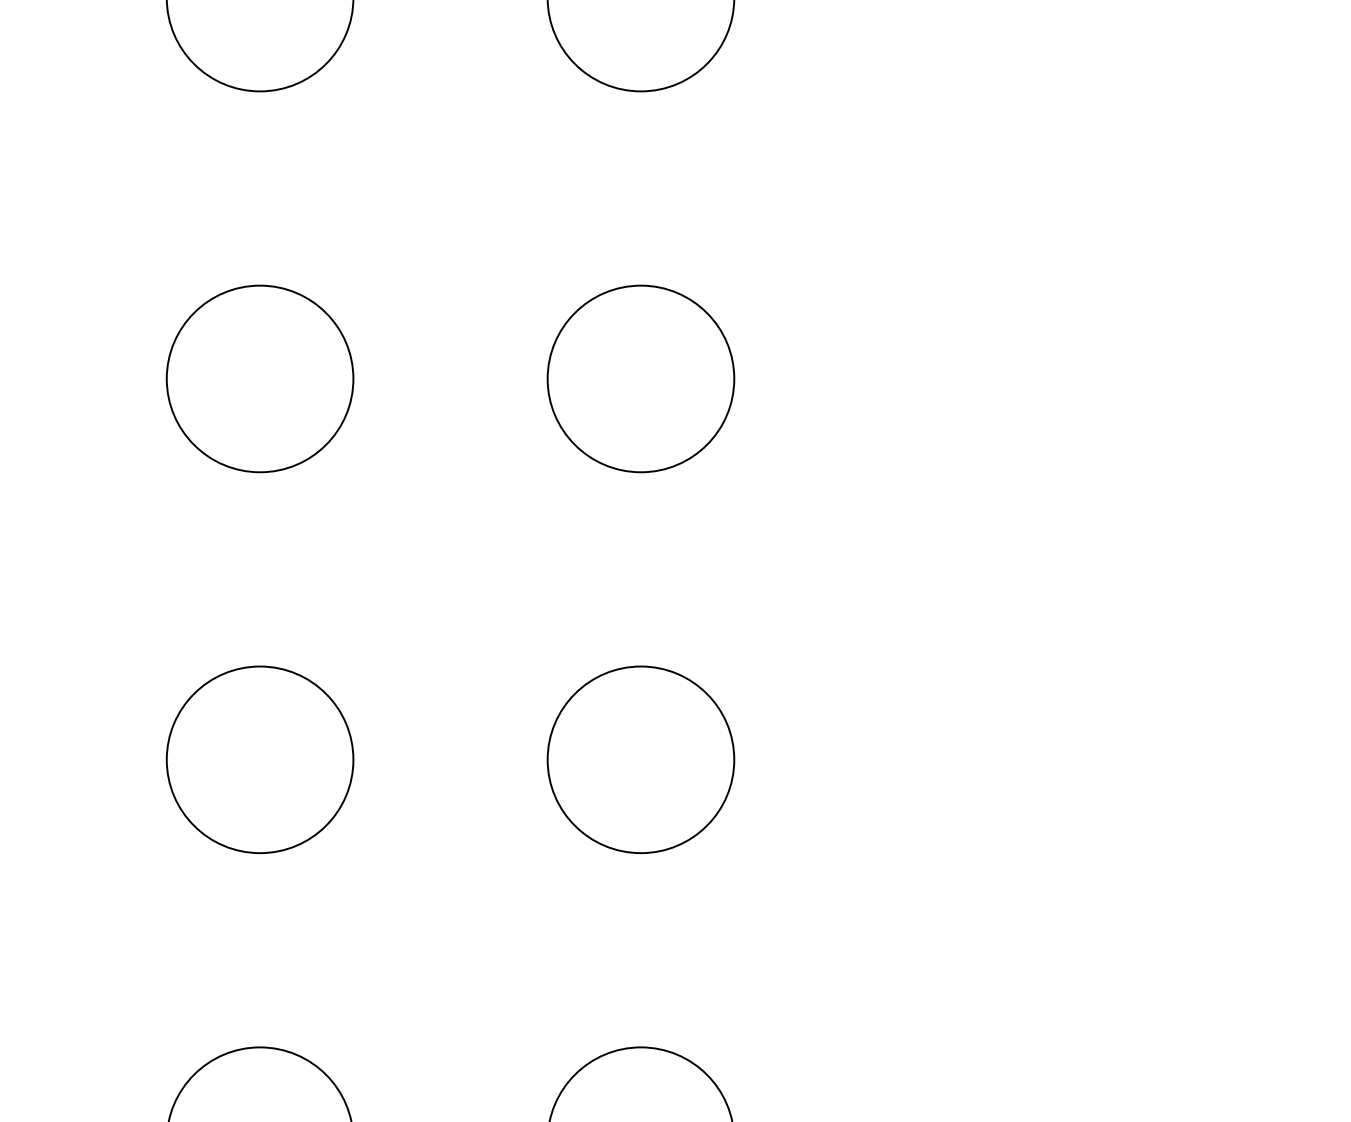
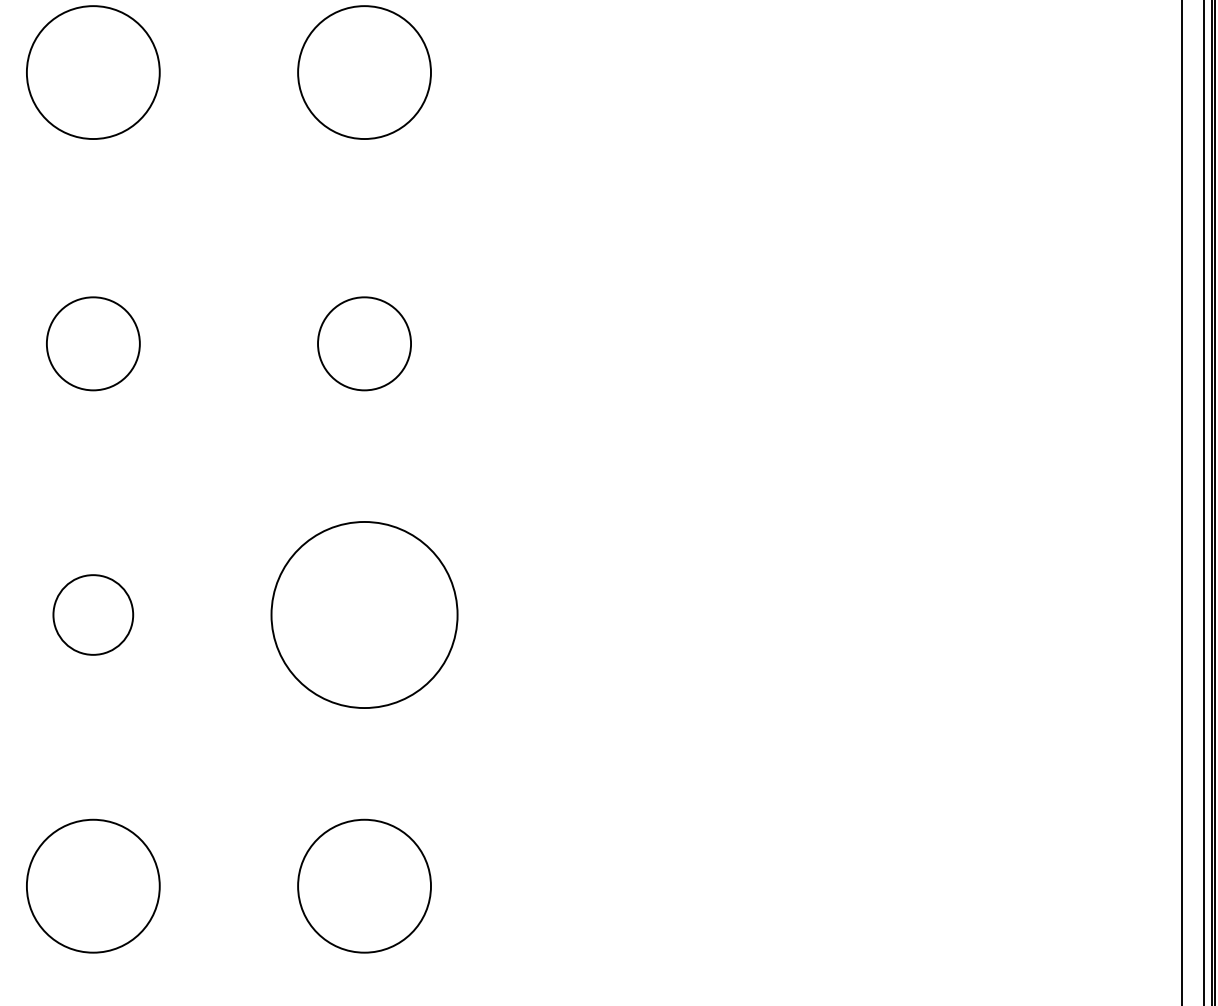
circle: (260, 378) -> (93, 343), size x0.7
circle: (640, 378) -> (364, 343), size x0.7
circle: (258, 759) -> (92, 614), size x0.6
circle: (640, 759) -> (364, 614), size x1.4

